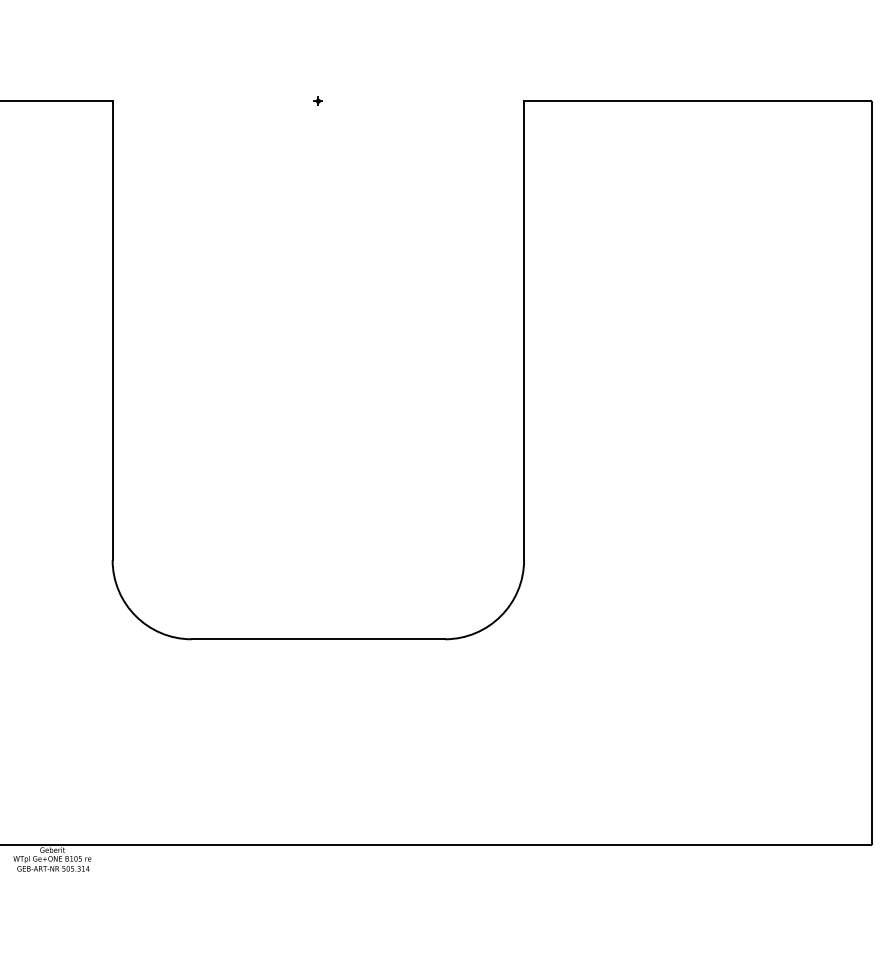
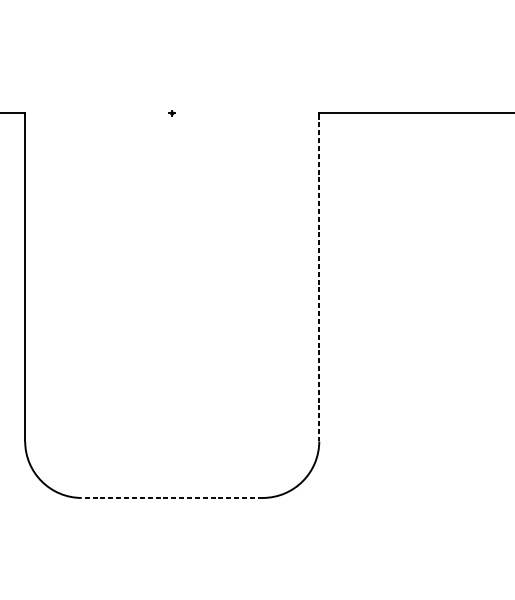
line: (524, 331) -> (319, 277), solid -> dashed
line: (318, 639) -> (172, 498), solid -> dashed

